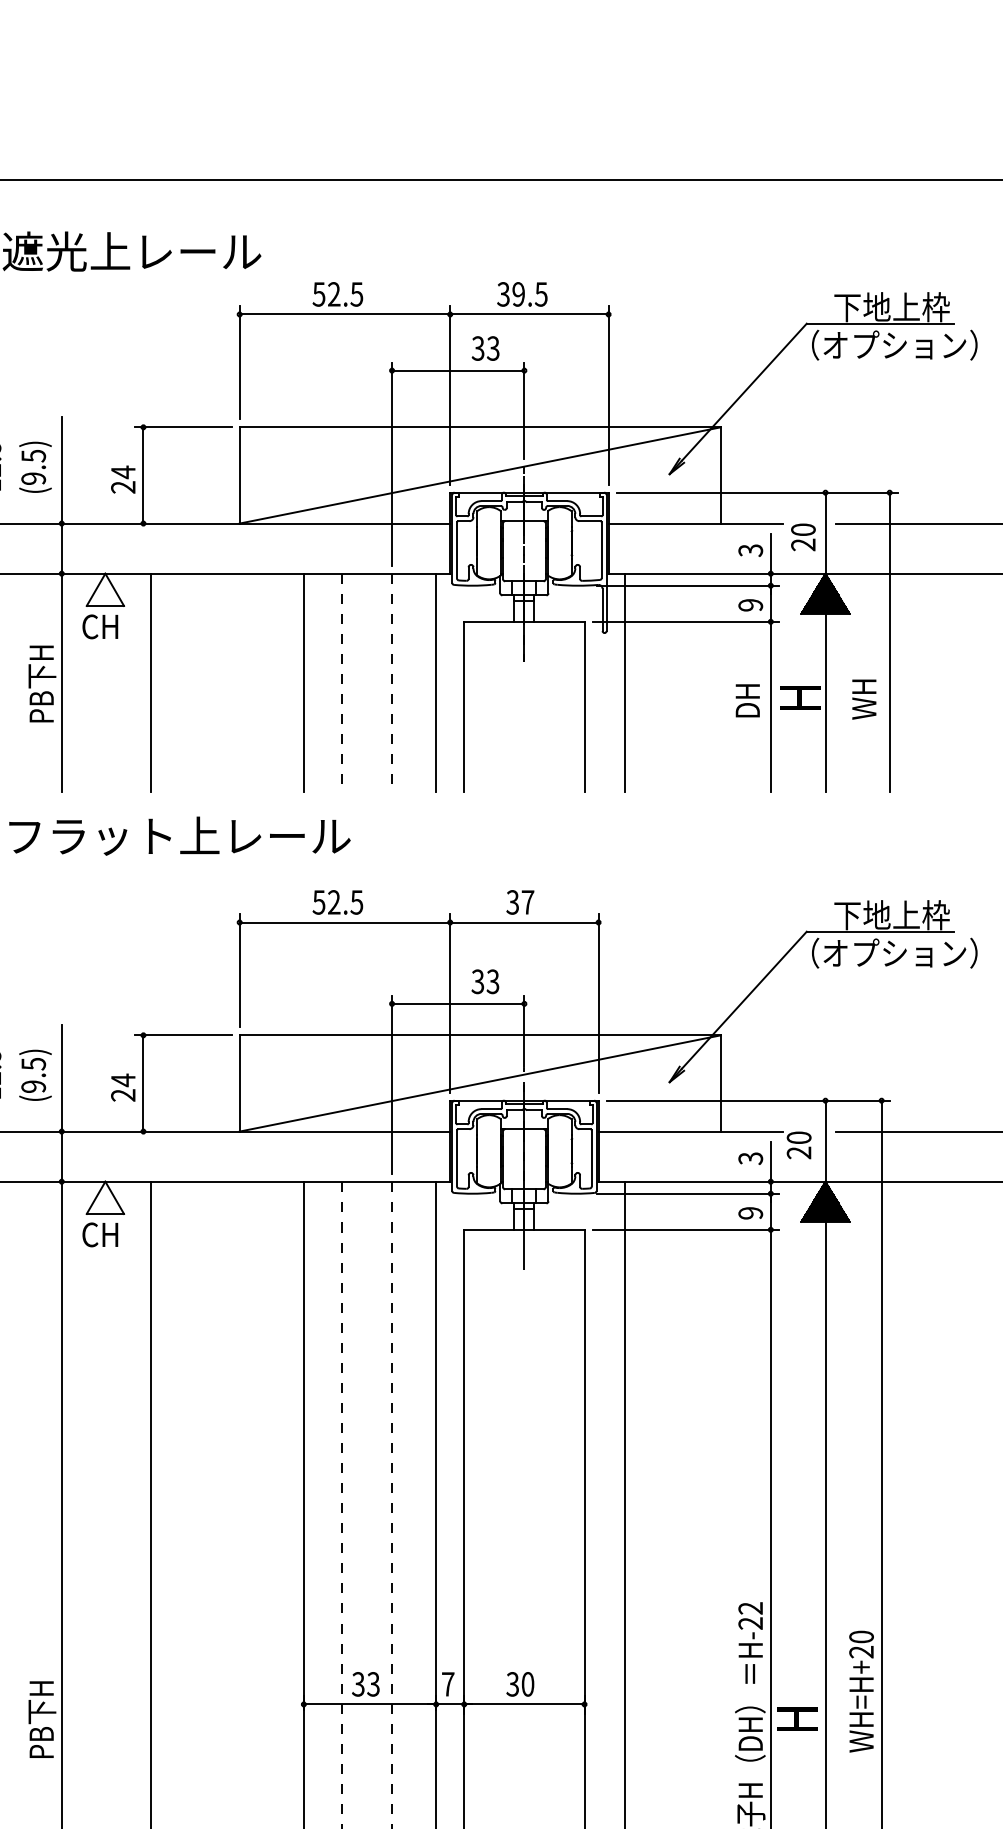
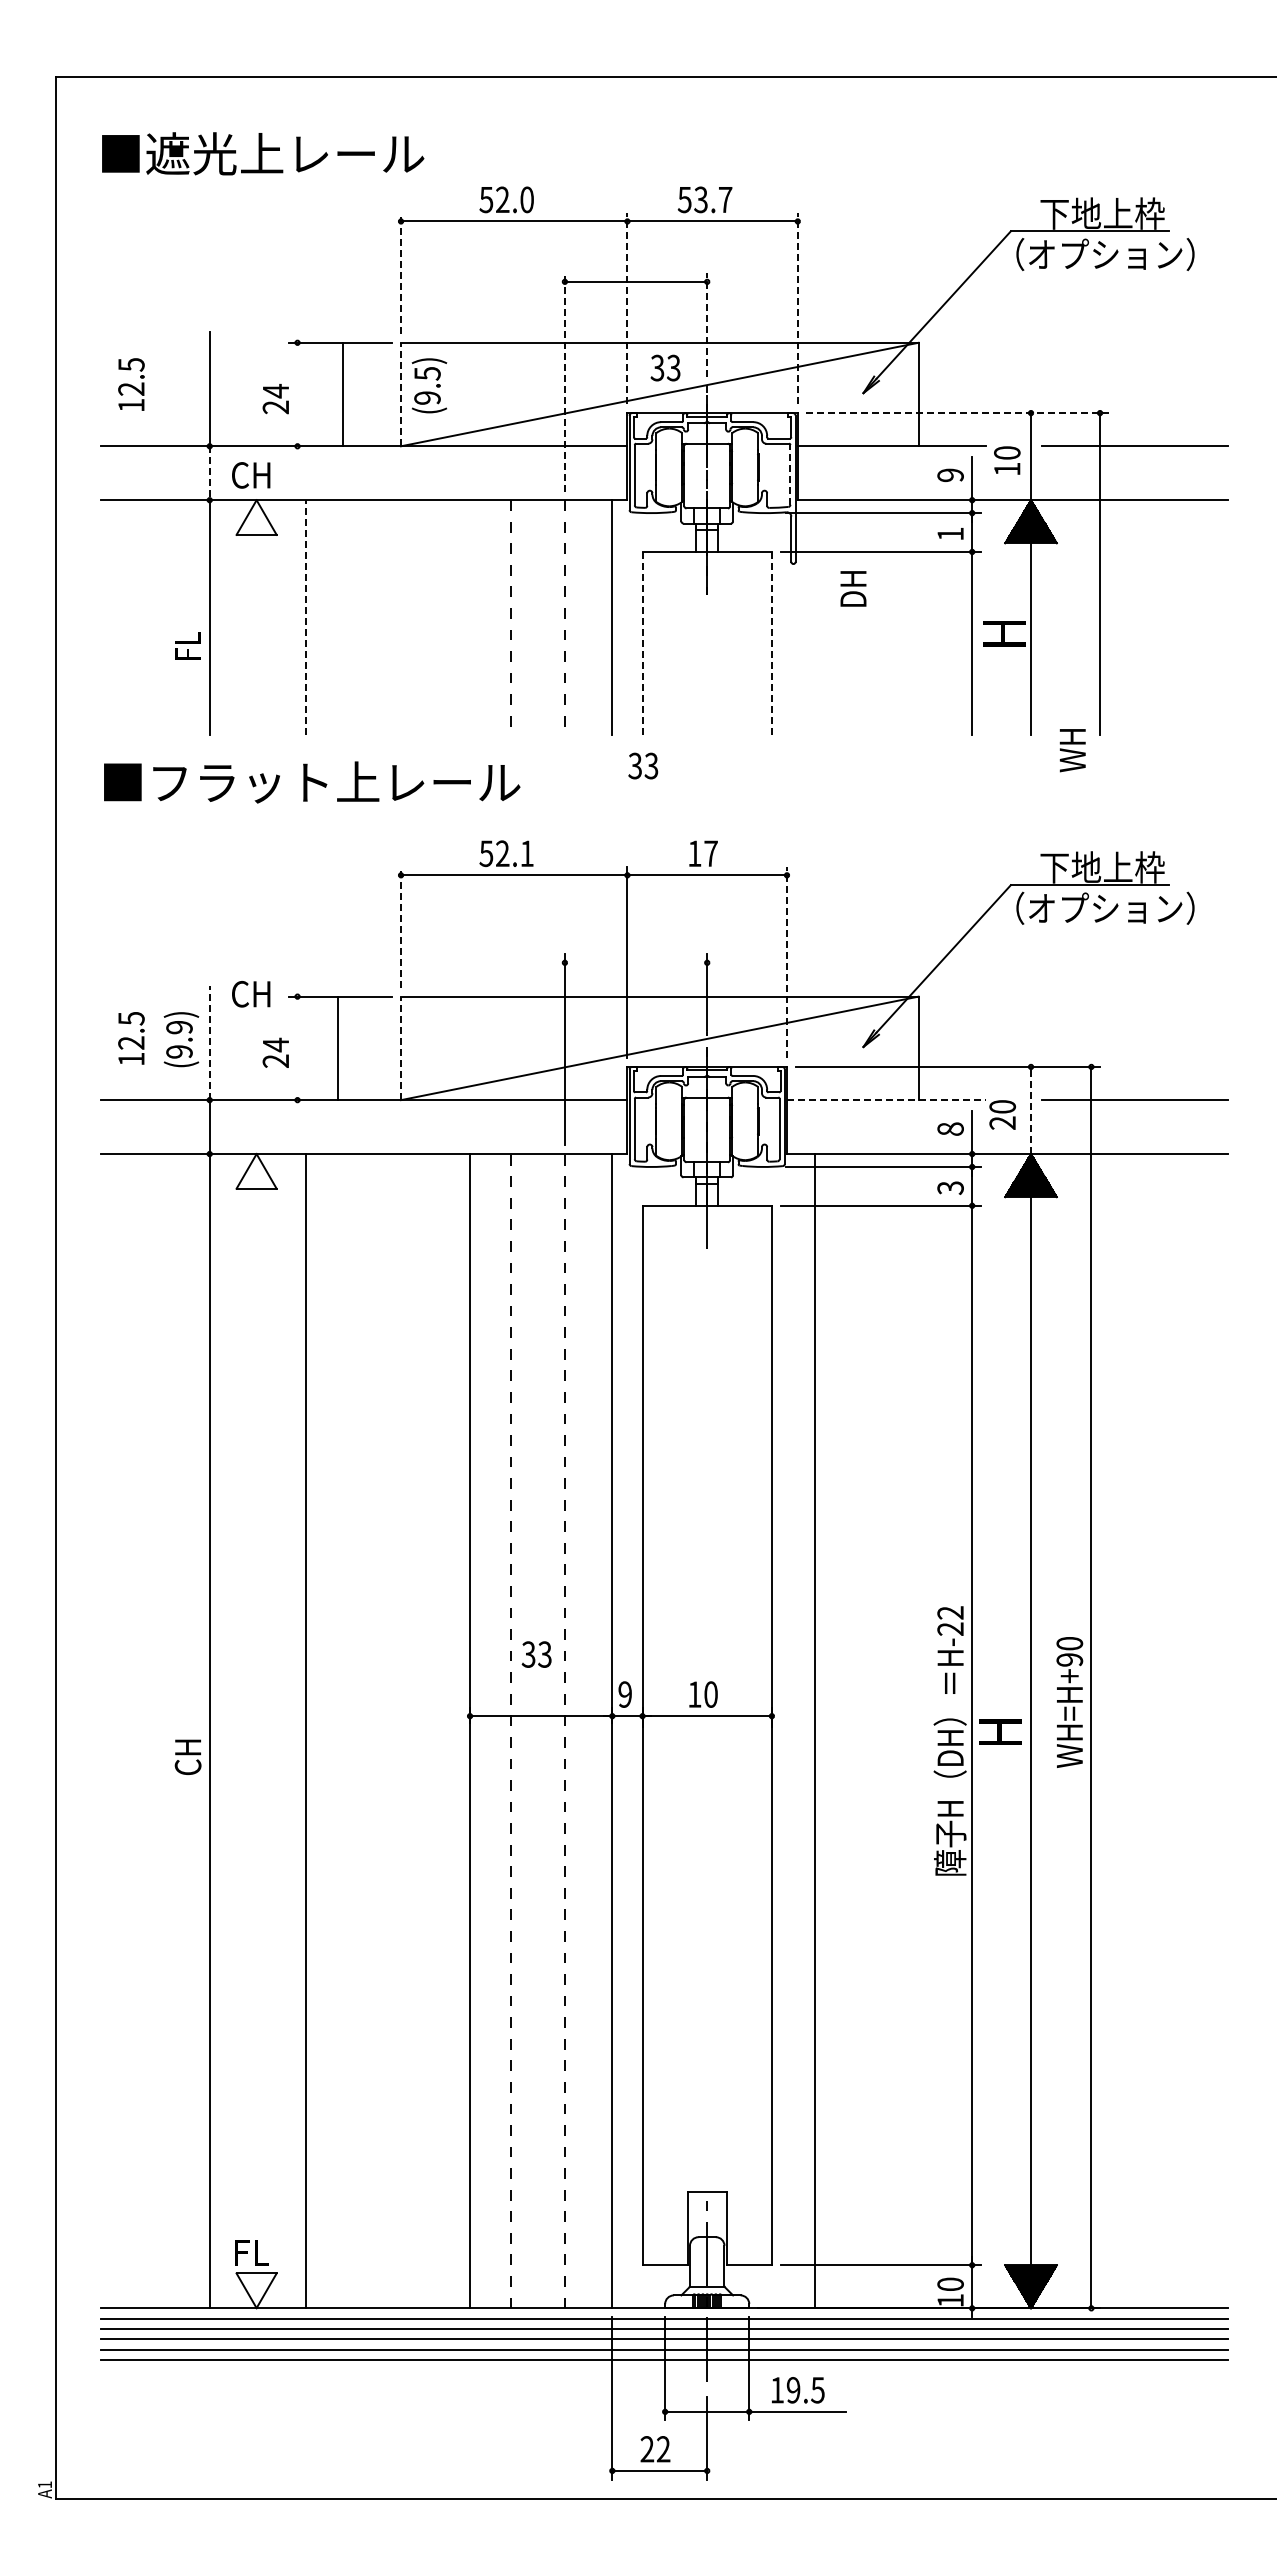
text: (356, 294) -> (526, 199), 52.5 -> 52.0
text: (522, 294) -> (705, 199), 39.5 -> 53.7
text: (485, 348) -> (665, 367), moved
line: (240, 362) -> (401, 273), solid -> dashed
line: (450, 395) -> (627, 308), solid -> dashed
line: (608, 395) -> (797, 308), solid -> dashed
line: (524, 410) -> (707, 324), solid -> dashed
line: (391, 463) -> (564, 381), solid -> dashed
text: (35, 467) -> (429, 385), moved
line: (143, 475) -> (342, 394), moved
line: (240, 475) -> (401, 394), solid -> dashed
line: (758, 493) -> (958, 413), solid -> dashed
text: (803, 544) -> (1007, 468), 20 -> 10
line: (61, 548) -> (209, 473), solid -> dashed
line: (601, 549) -> (790, 474), solid -> dashed
text: (750, 550) -> (950, 475), 3 -> 9
text: (750, 604) -> (950, 533), 9 -> 1
text: (100, 626) -> (251, 475), moved
line: (151, 681) -> (306, 616), solid -> dashed
line: (304, 682) -> (470, 617), removed
line: (625, 682) -> (815, 617), removed
text: (42, 683) -> (188, 618), PB下H -> FL
text: (864, 699) -> (1072, 750), moved
text: (747, 700) -> (853, 588), moved
line: (464, 706) -> (642, 643), solid -> dashed
line: (584, 706) -> (771, 643), solid -> dashed
text: (356, 902) -> (526, 853), 52.5 -> 52.1
text: (512, 902) -> (694, 853), 37 -> 17
line: (240, 971) -> (401, 927), solid -> dashed
text: (485, 981) -> (643, 765), moved
line: (457, 1003) -> (635, 962), removed
line: (599, 1003) -> (787, 962), solid -> dashed
text: (33, 1064) -> (179, 1027), (9.5) -> (9.9)
line: (61, 1077) -> (209, 1042), solid -> dashed
line: (143, 1083) -> (337, 1048), moved
line: (240, 1083) -> (401, 1048), solid -> dashed
line: (691, 1131) -> (886, 1100), solid -> dashed
line: (825, 1141) -> (1031, 1110), solid -> dashed
text: (750, 1158) -> (950, 1129), 3 -> 8
text: (750, 1212) -> (950, 1187), 9 -> 3
text: (100, 1235) -> (251, 994), moved
text: (861, 1651) -> (1069, 1659), WH=H+20 -> WH=H+90
text: (365, 1684) -> (536, 1654), moved
text: (448, 1684) -> (625, 1694), 7 -> 9
text: (512, 1684) -> (694, 1694), 30 -> 10
text: (42, 1720) -> (188, 1733), PB下H -> CH

